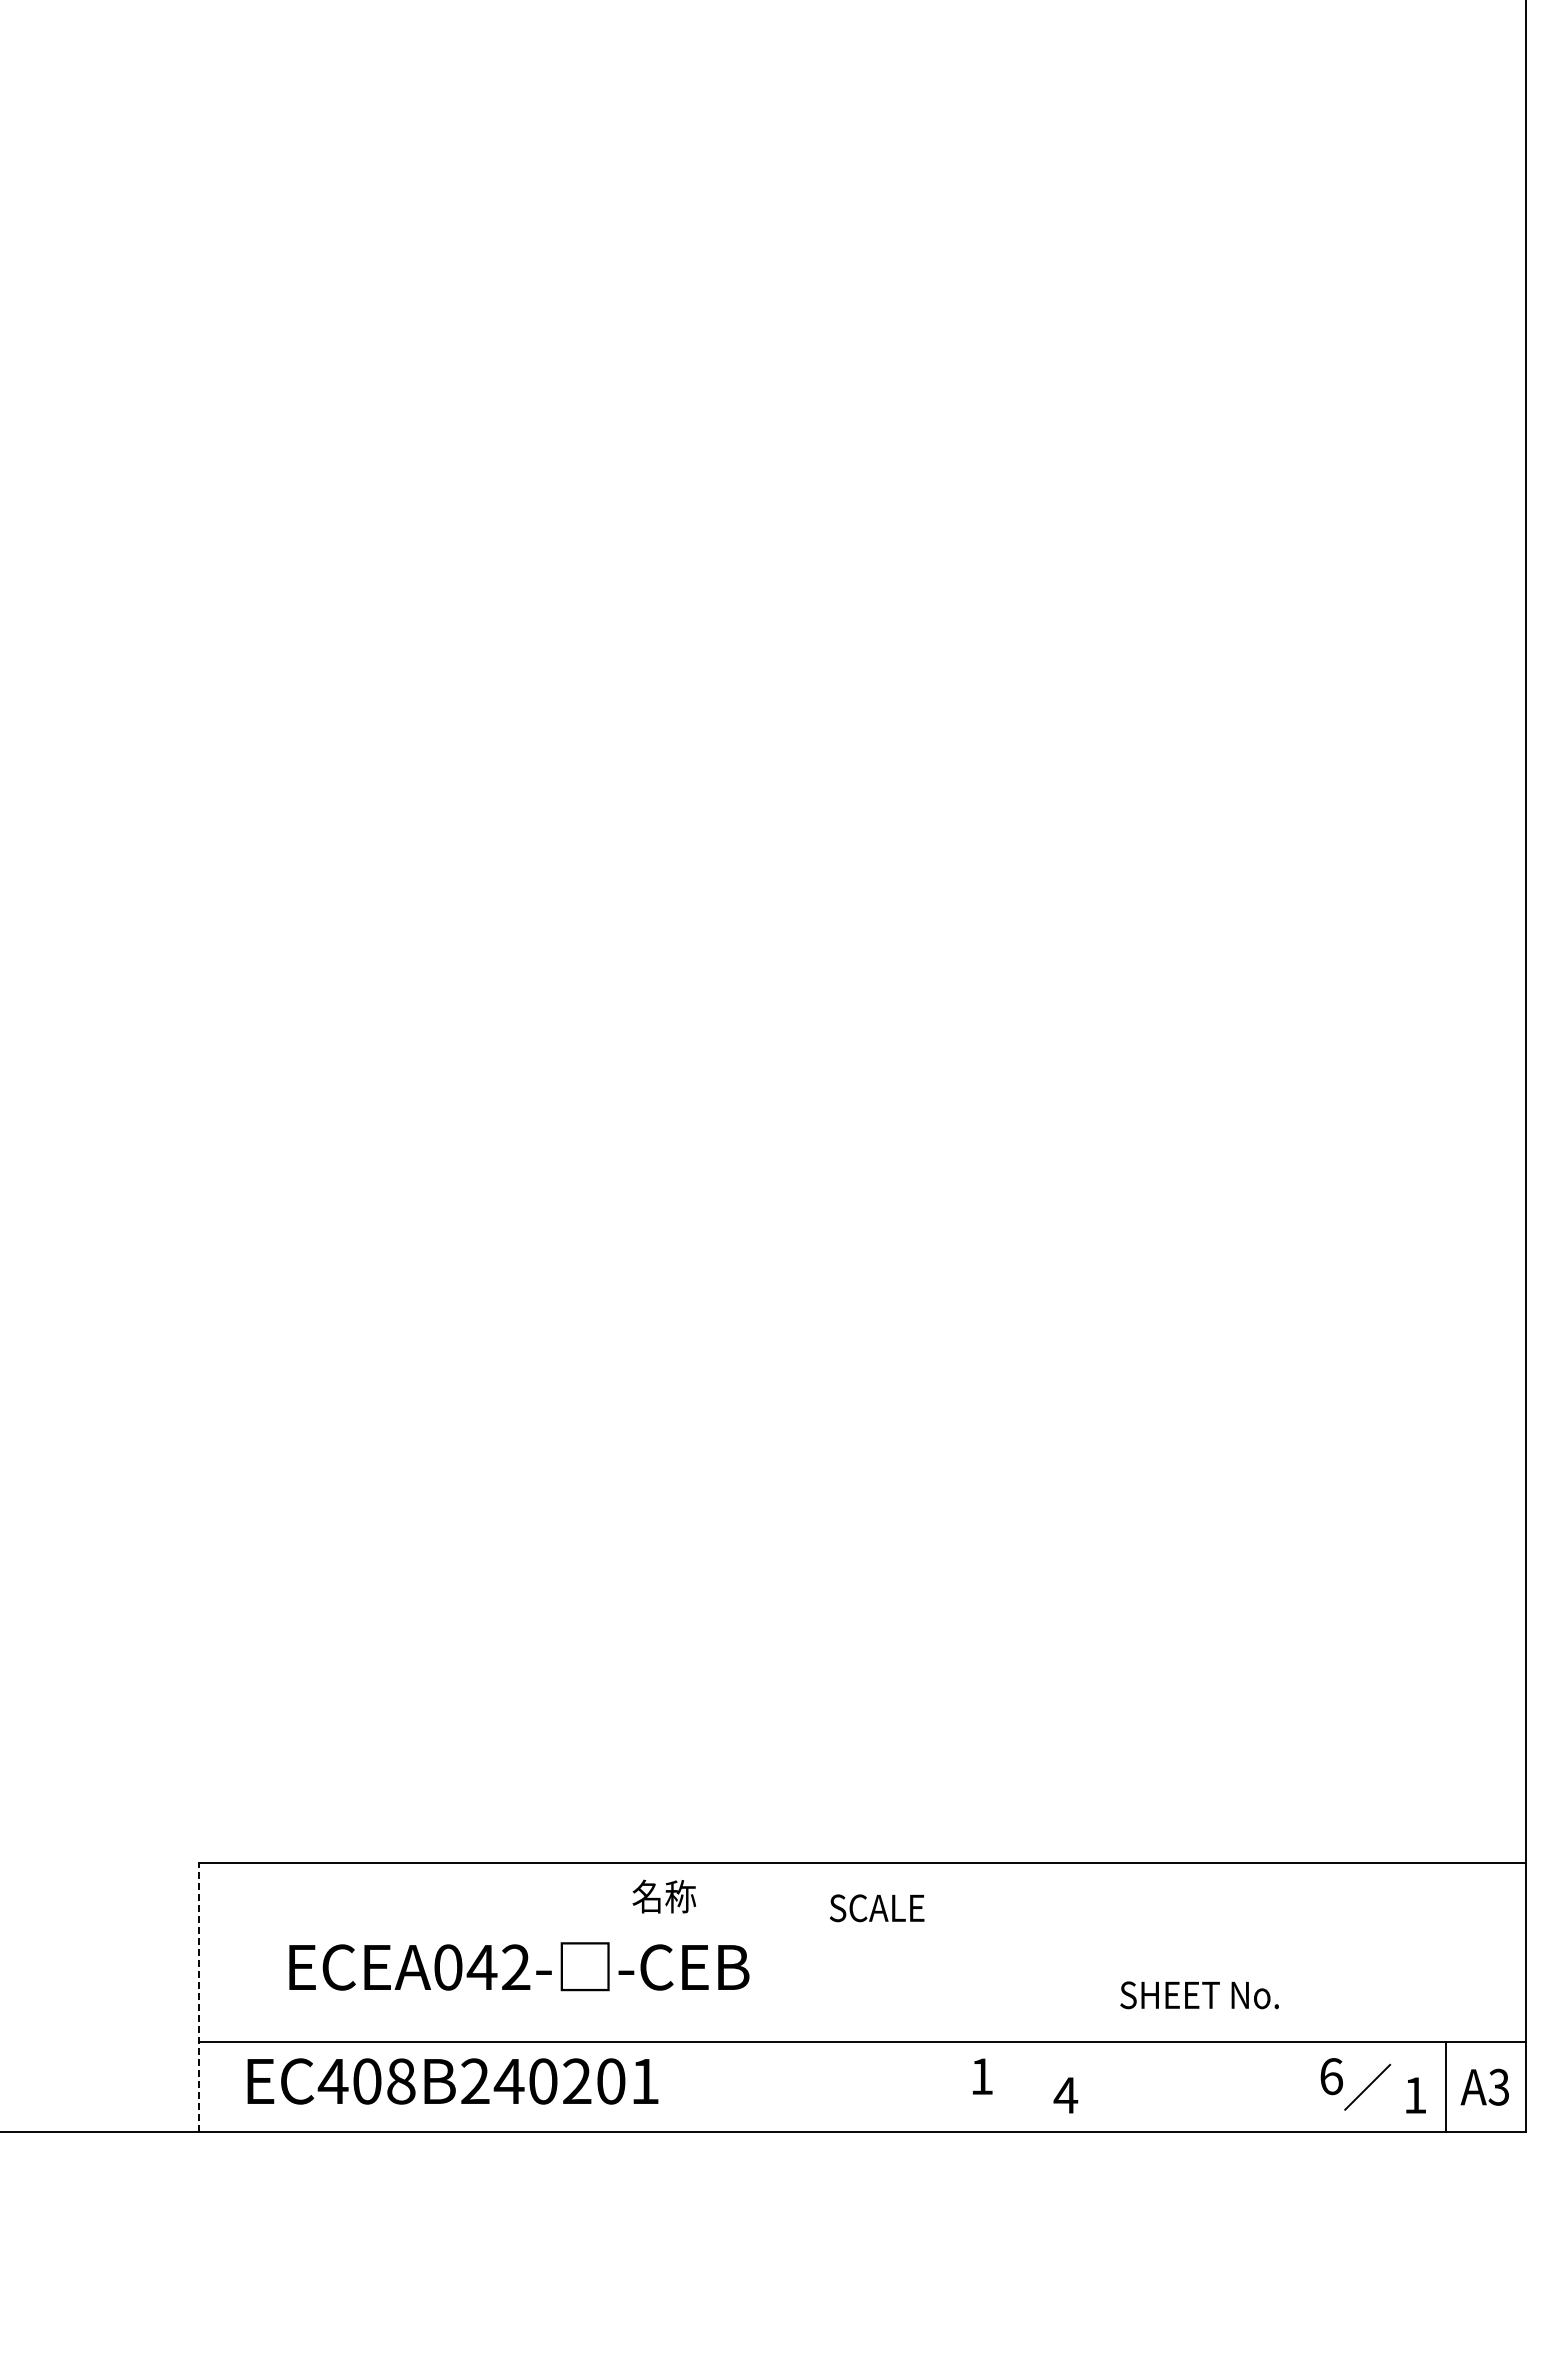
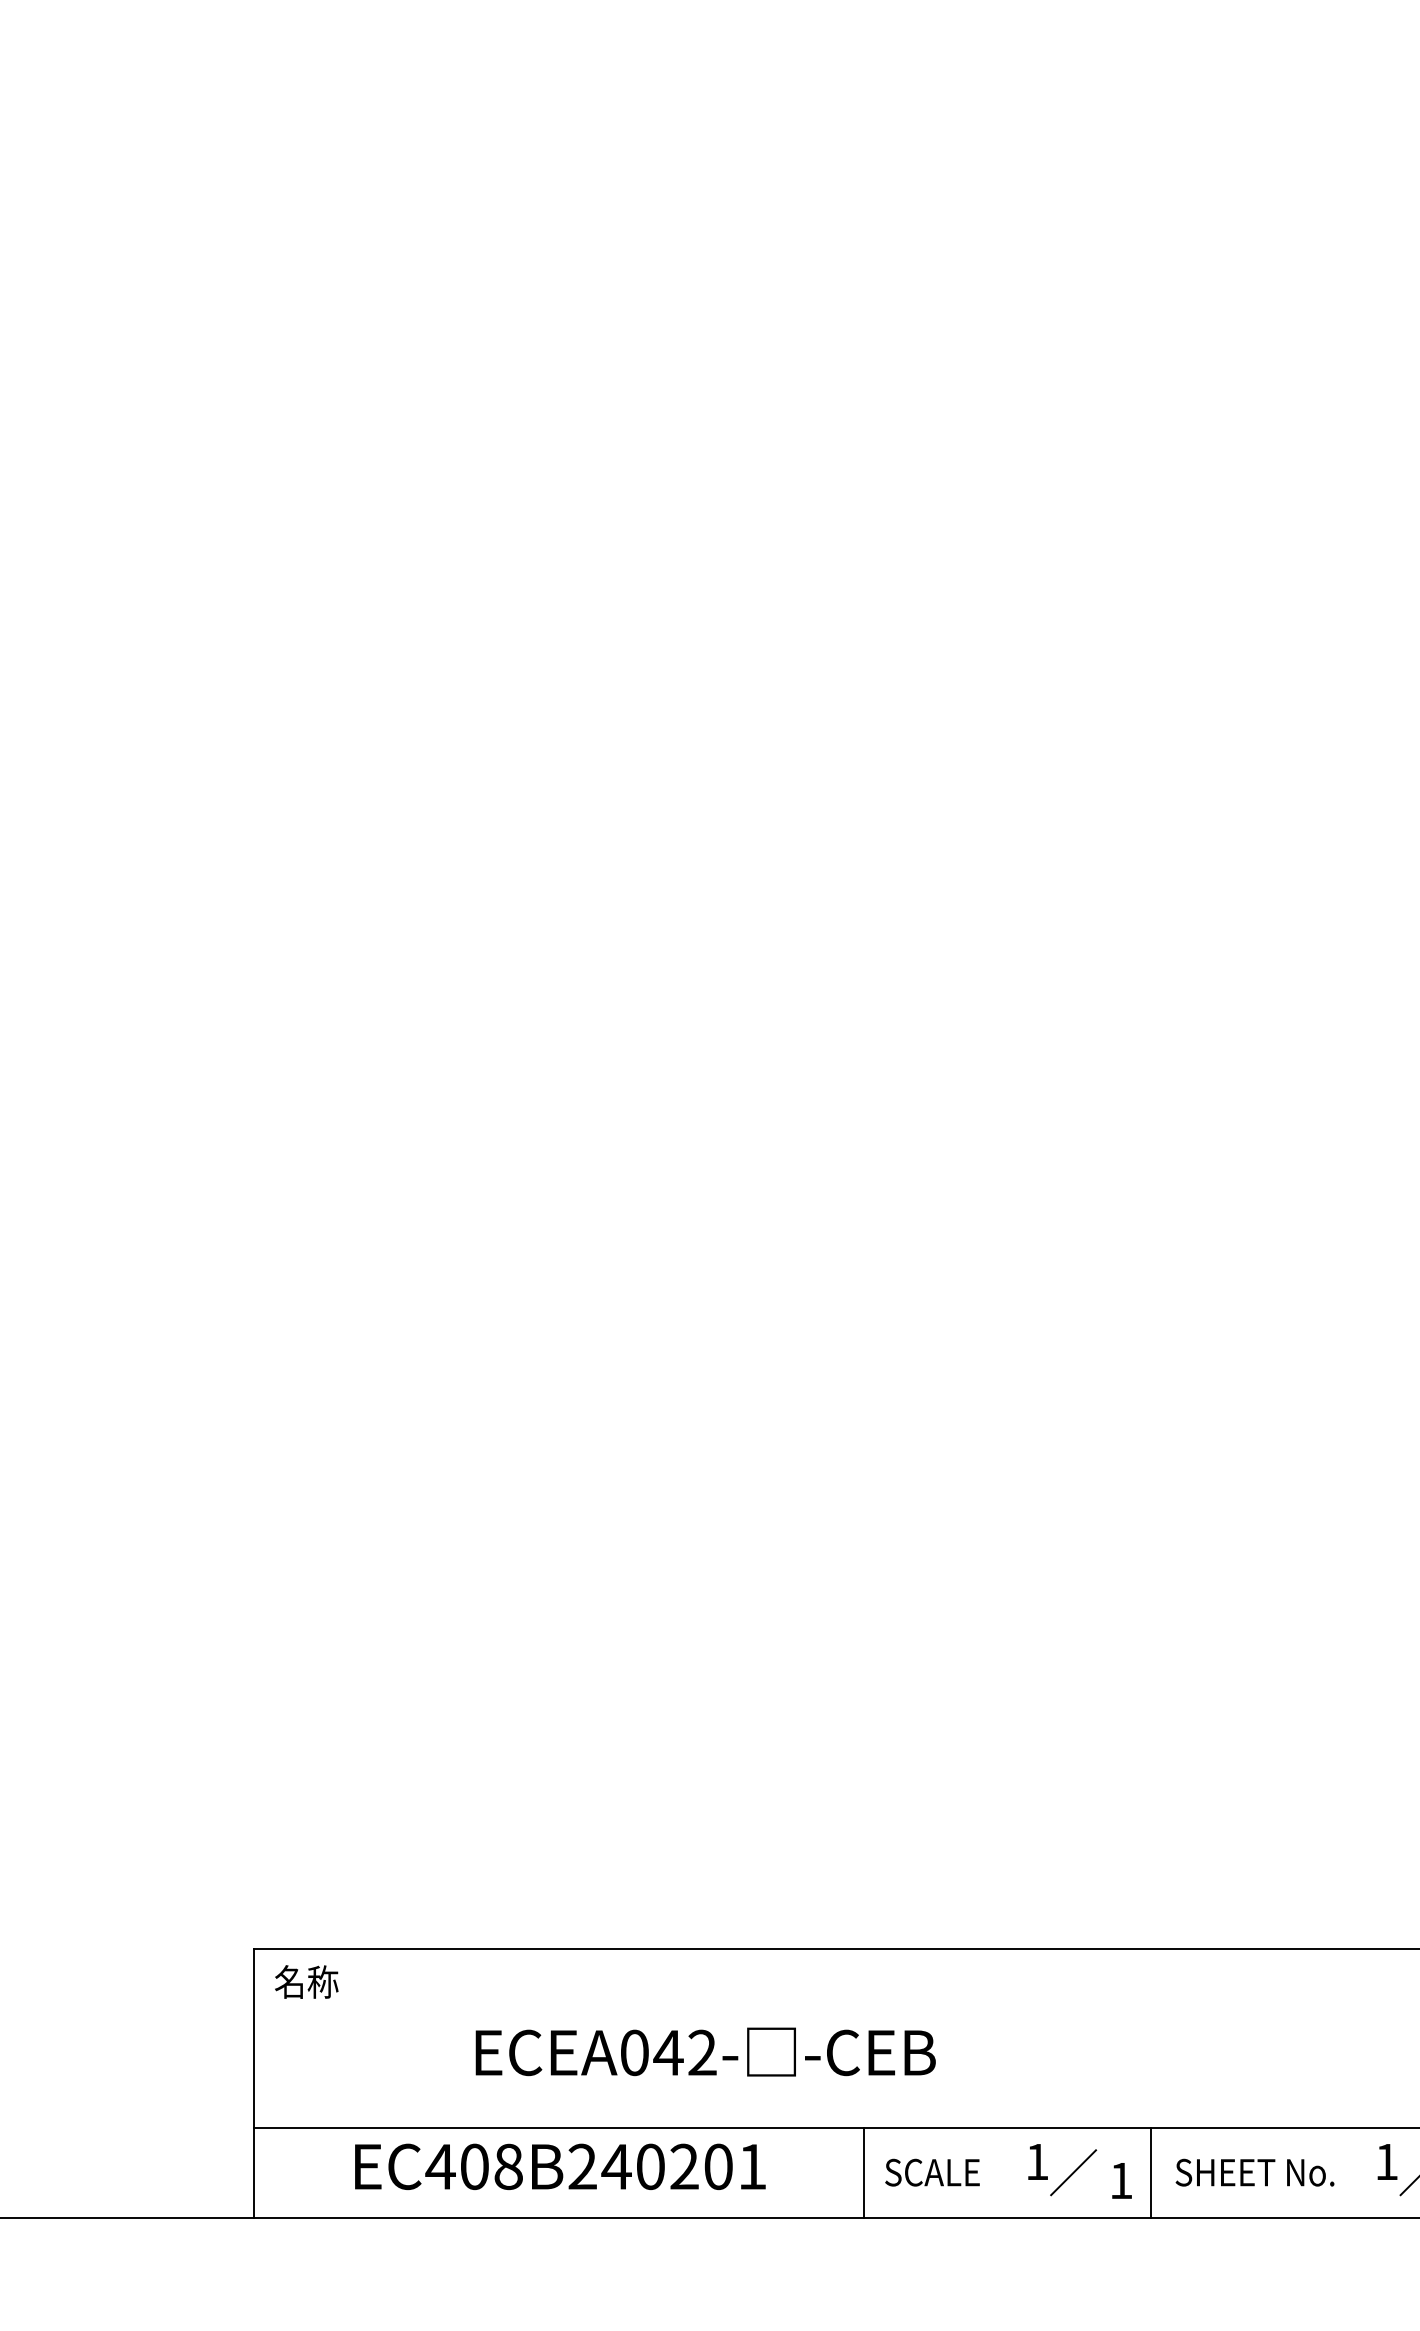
text: (663, 1896) -> (305, 1981), moved
text: (876, 1908) -> (931, 2172), moved
text: (519, 1966) -> (705, 2051), moved
text: (1199, 1995) -> (1254, 2172), moved
line: (199, 1997) -> (254, 2082), dashed -> solid
text: (1331, 2076) -> (1386, 2161), 6 -> 1
text: (452, 2081) -> (559, 2166), moved
line: (1017, 2086) -> (1072, 2171), added
line: (808, 2087) -> (863, 2172), added
line: (1095, 2087) -> (1150, 2172), added
text: (1065, 2095) -> (1120, 2180), 4 -> 1

